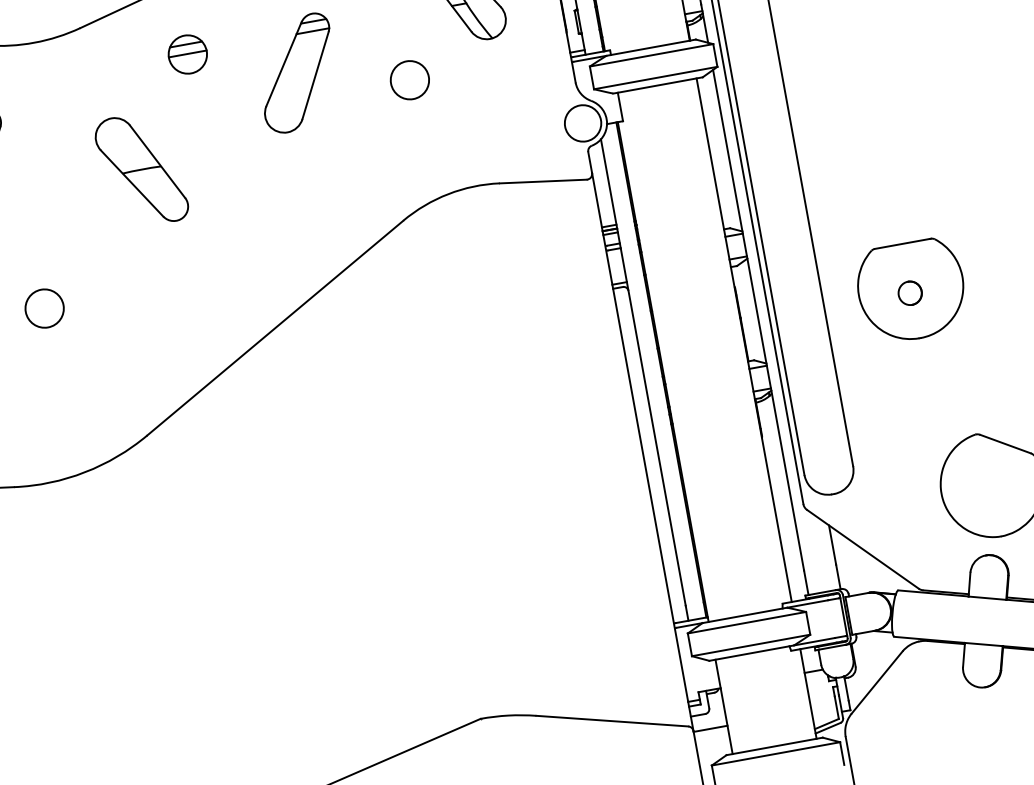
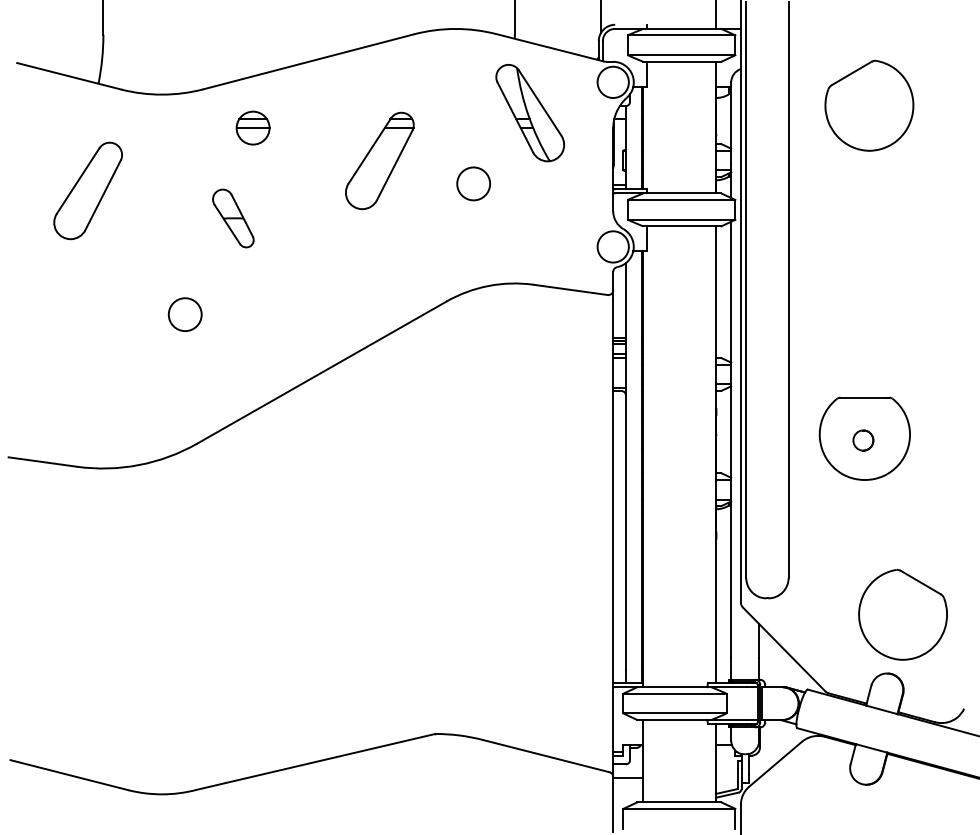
part: (187, 53) -> (252, 127), moved
part: (141, 169) -> (233, 218), size x0.6
circle: (43, 308) -> (184, 314), moved

